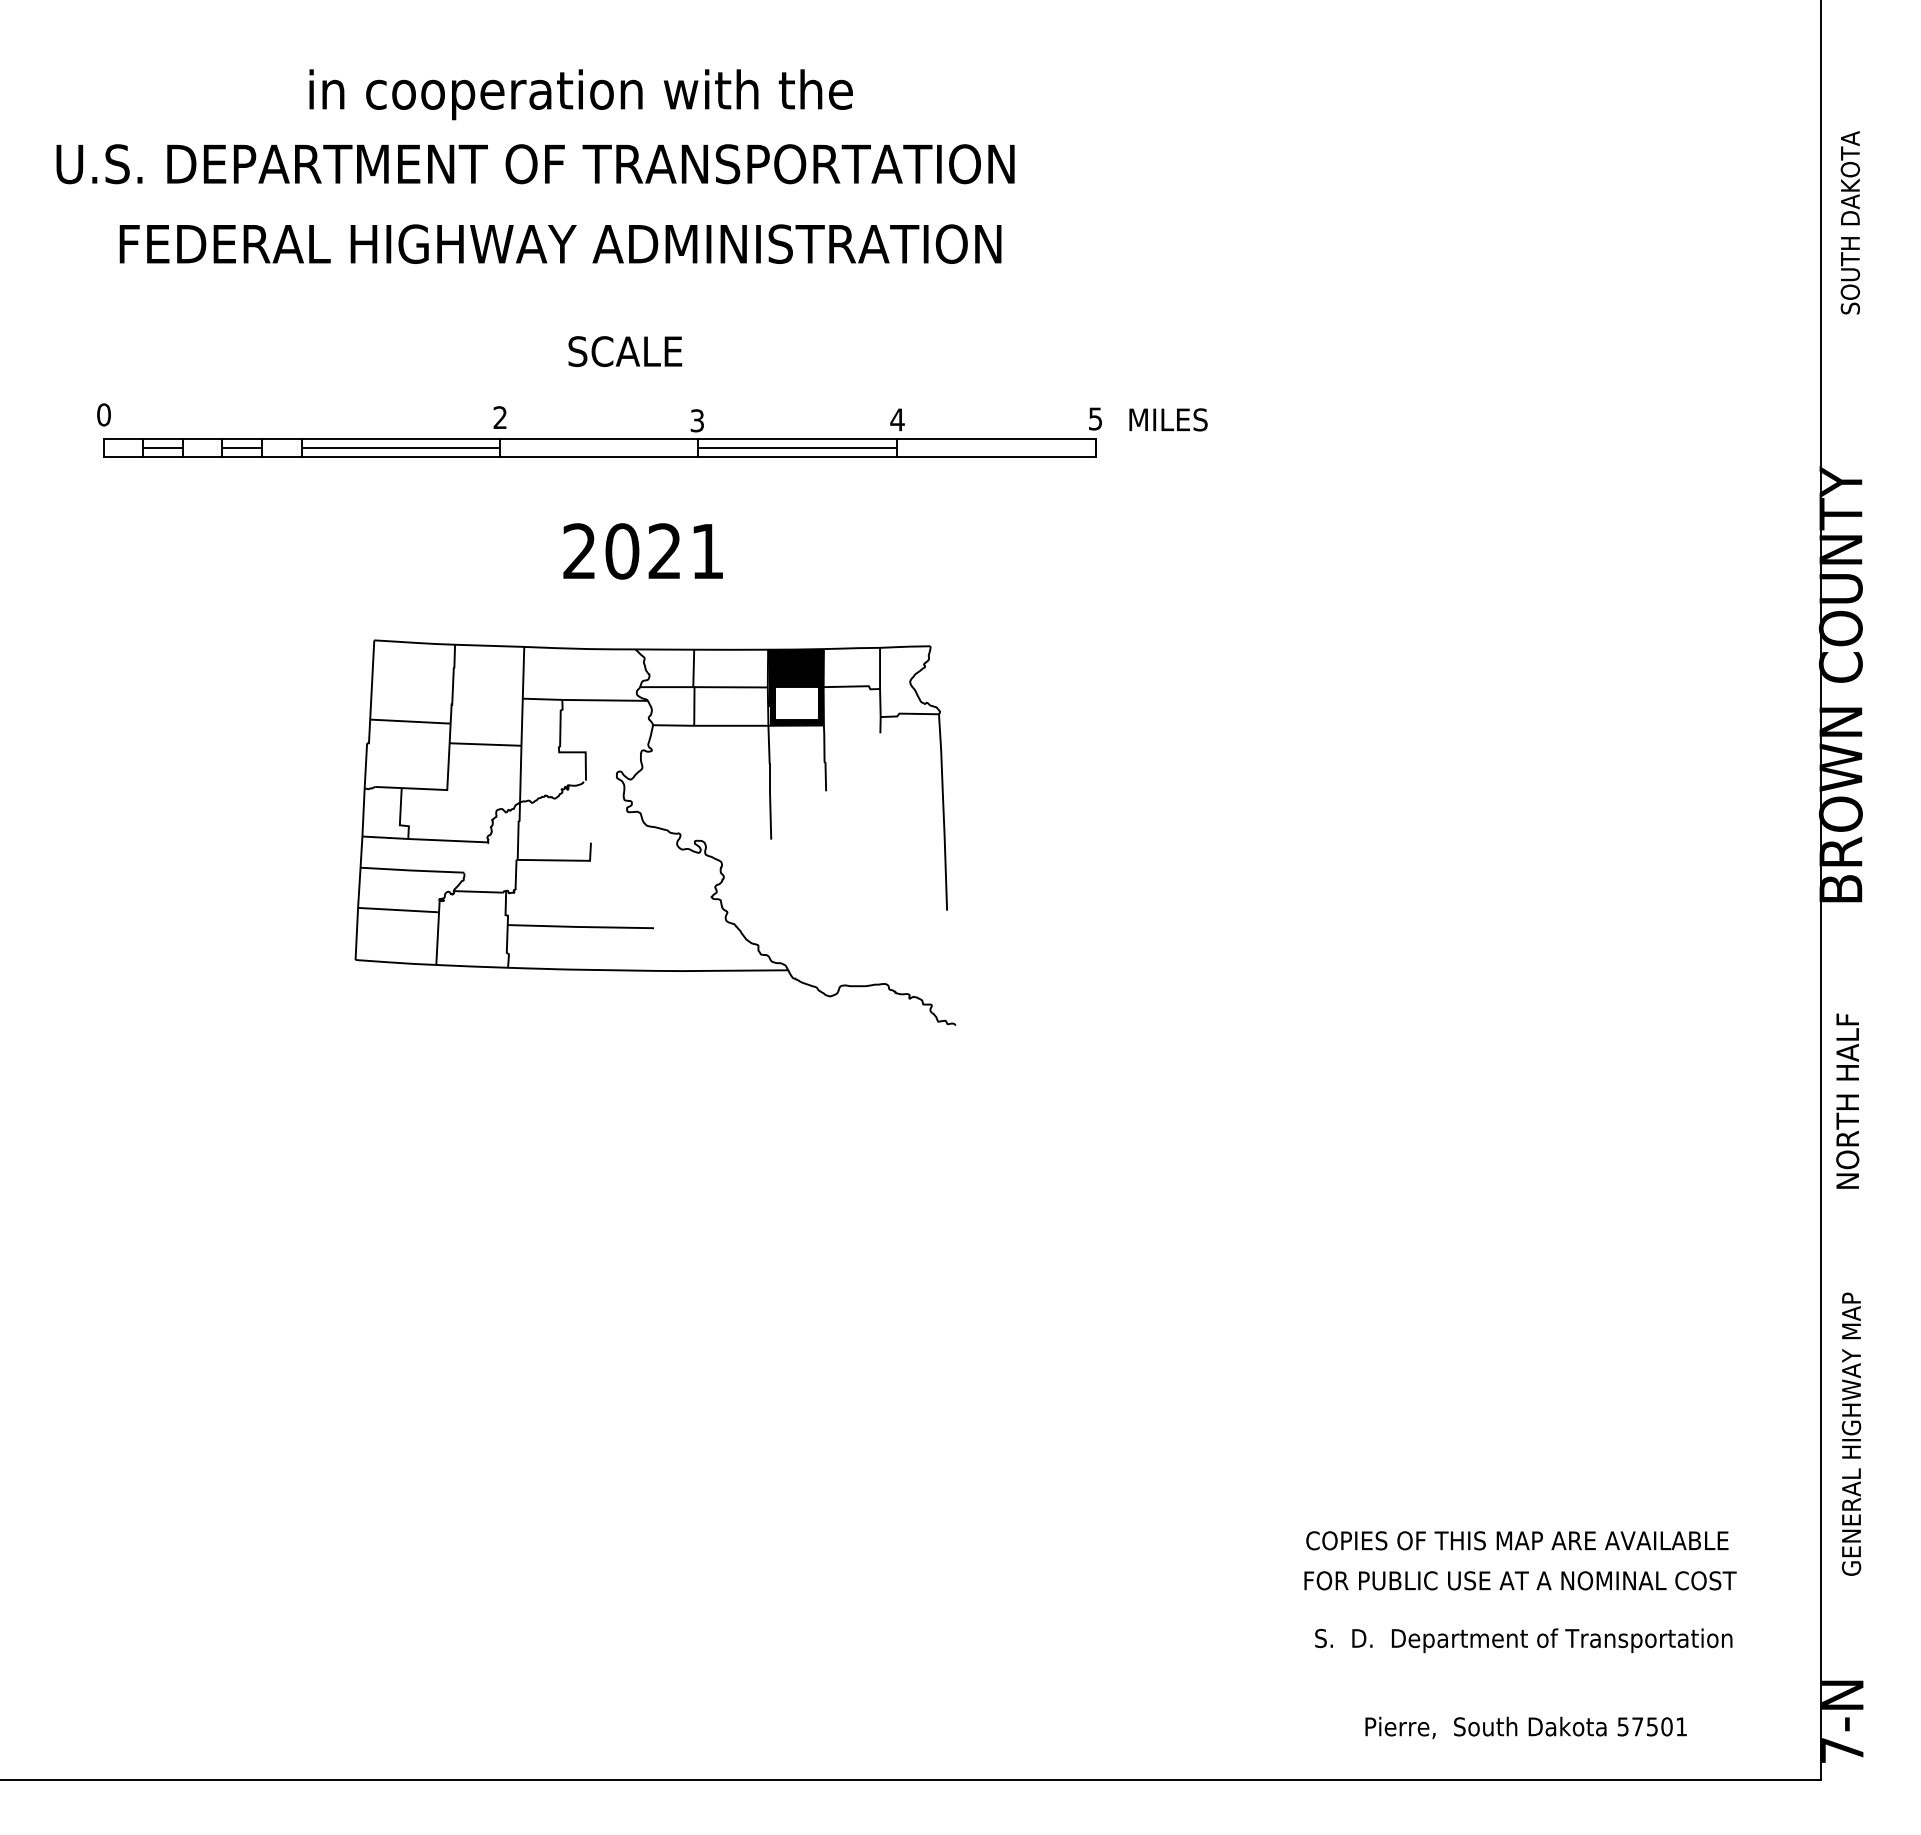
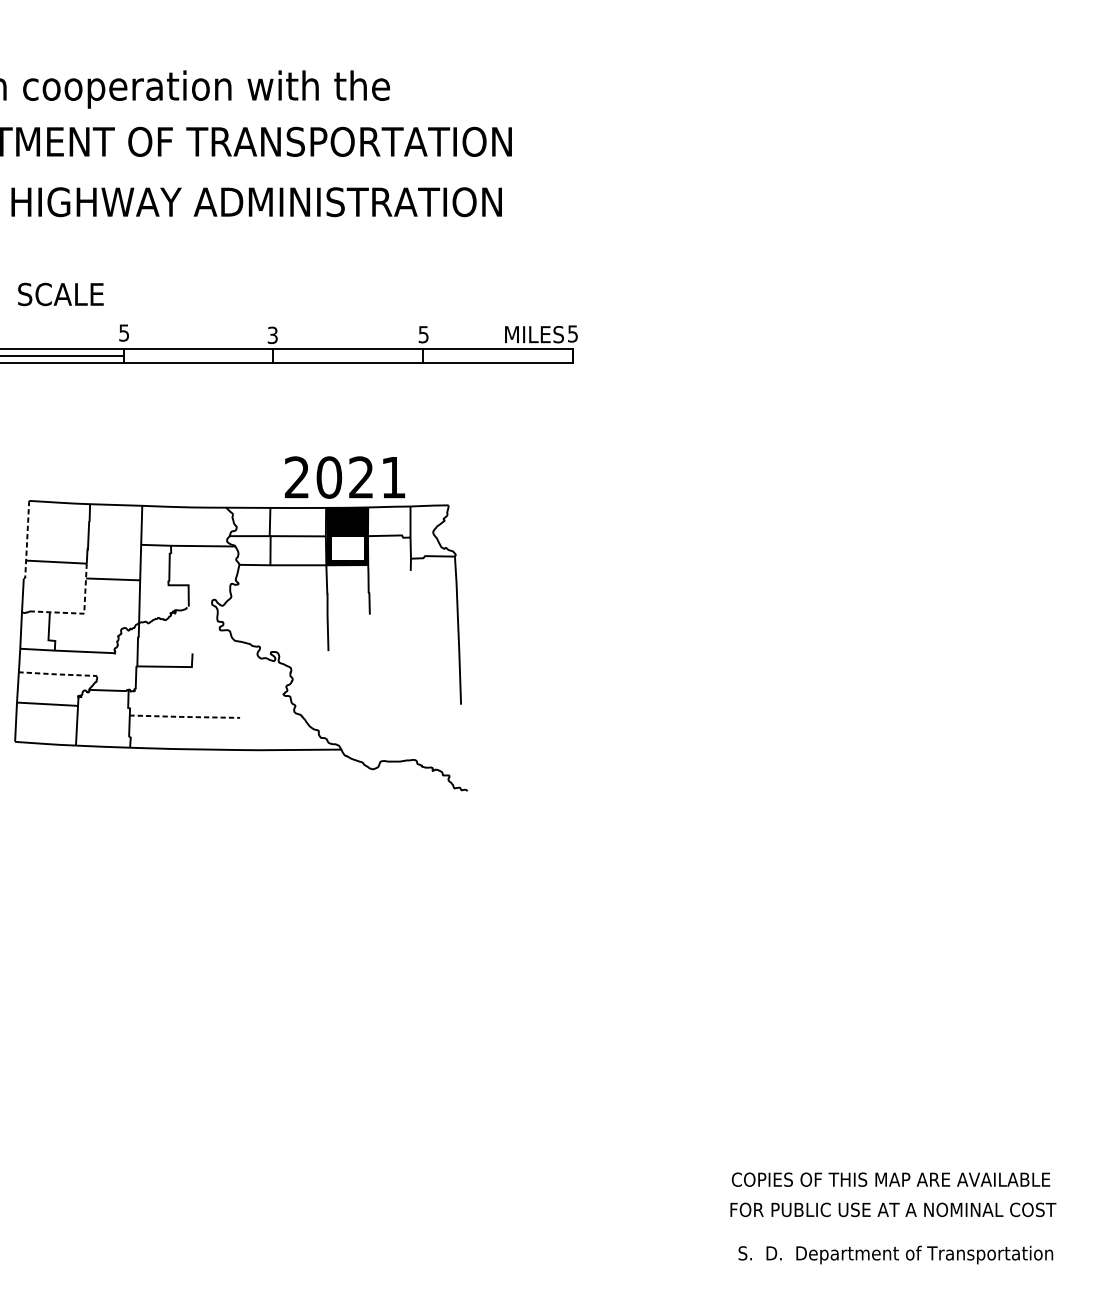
text: (625, 351) -> (61, 294), moved
text: (499, 417) -> (123, 332), 2 -> 5
text: (897, 419) -> (423, 334), 4 -> 5
text: (1168, 419) -> (534, 334), moved
line: (797, 448) -> (348, 356), removed
text: (642, 551) -> (344, 477), moved
line: (371, 693) -> (27, 540), solid -> dashed
line: (444, 789) -> (82, 613), solid -> dashed
line: (411, 870) -> (57, 674), solid -> dashed
line: (580, 927) -> (184, 717), solid -> dashed

